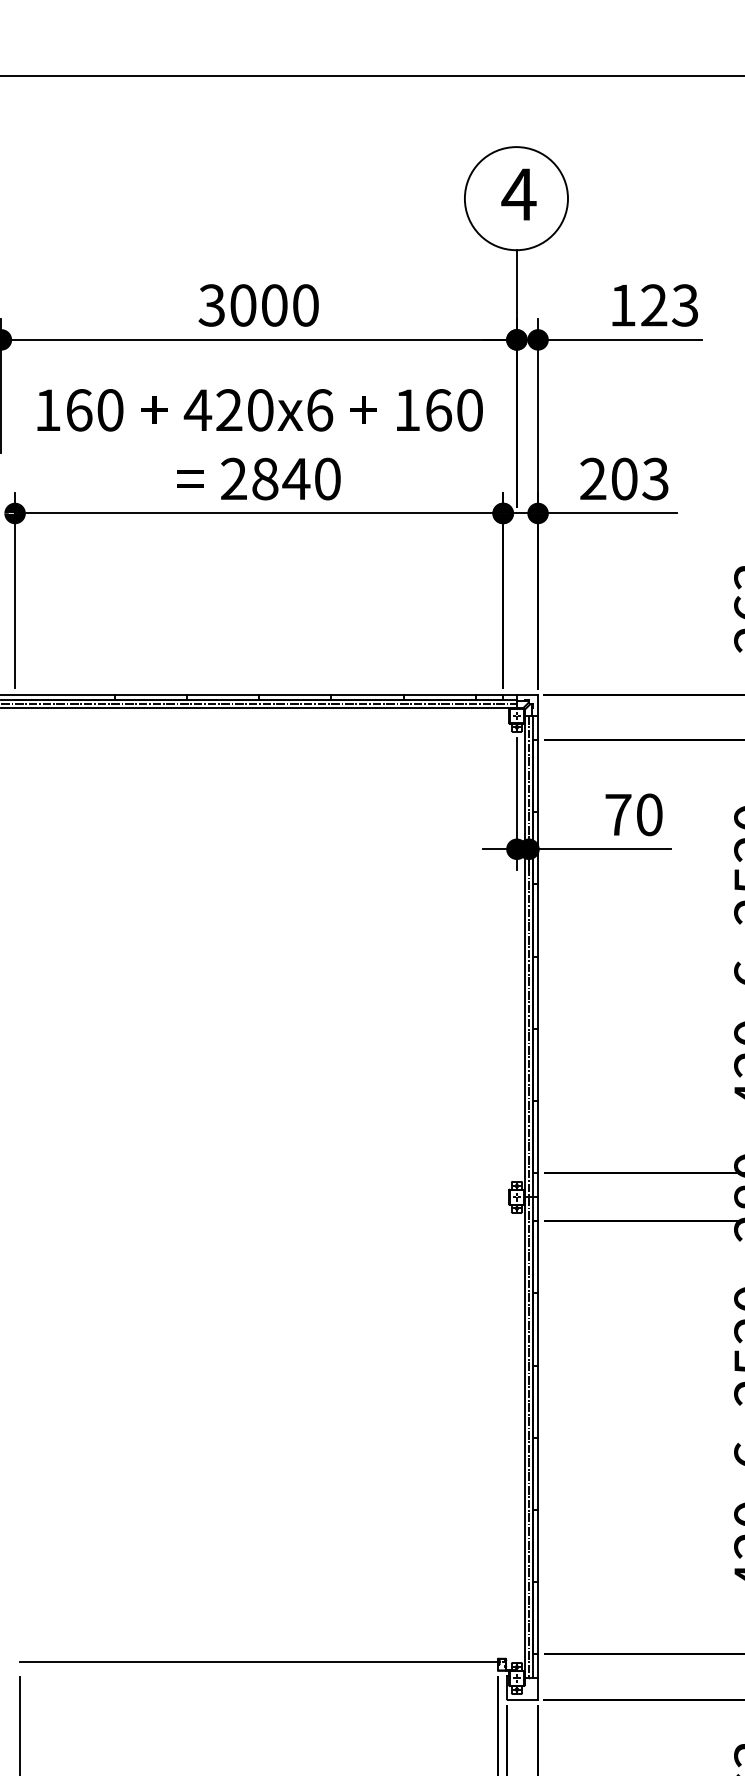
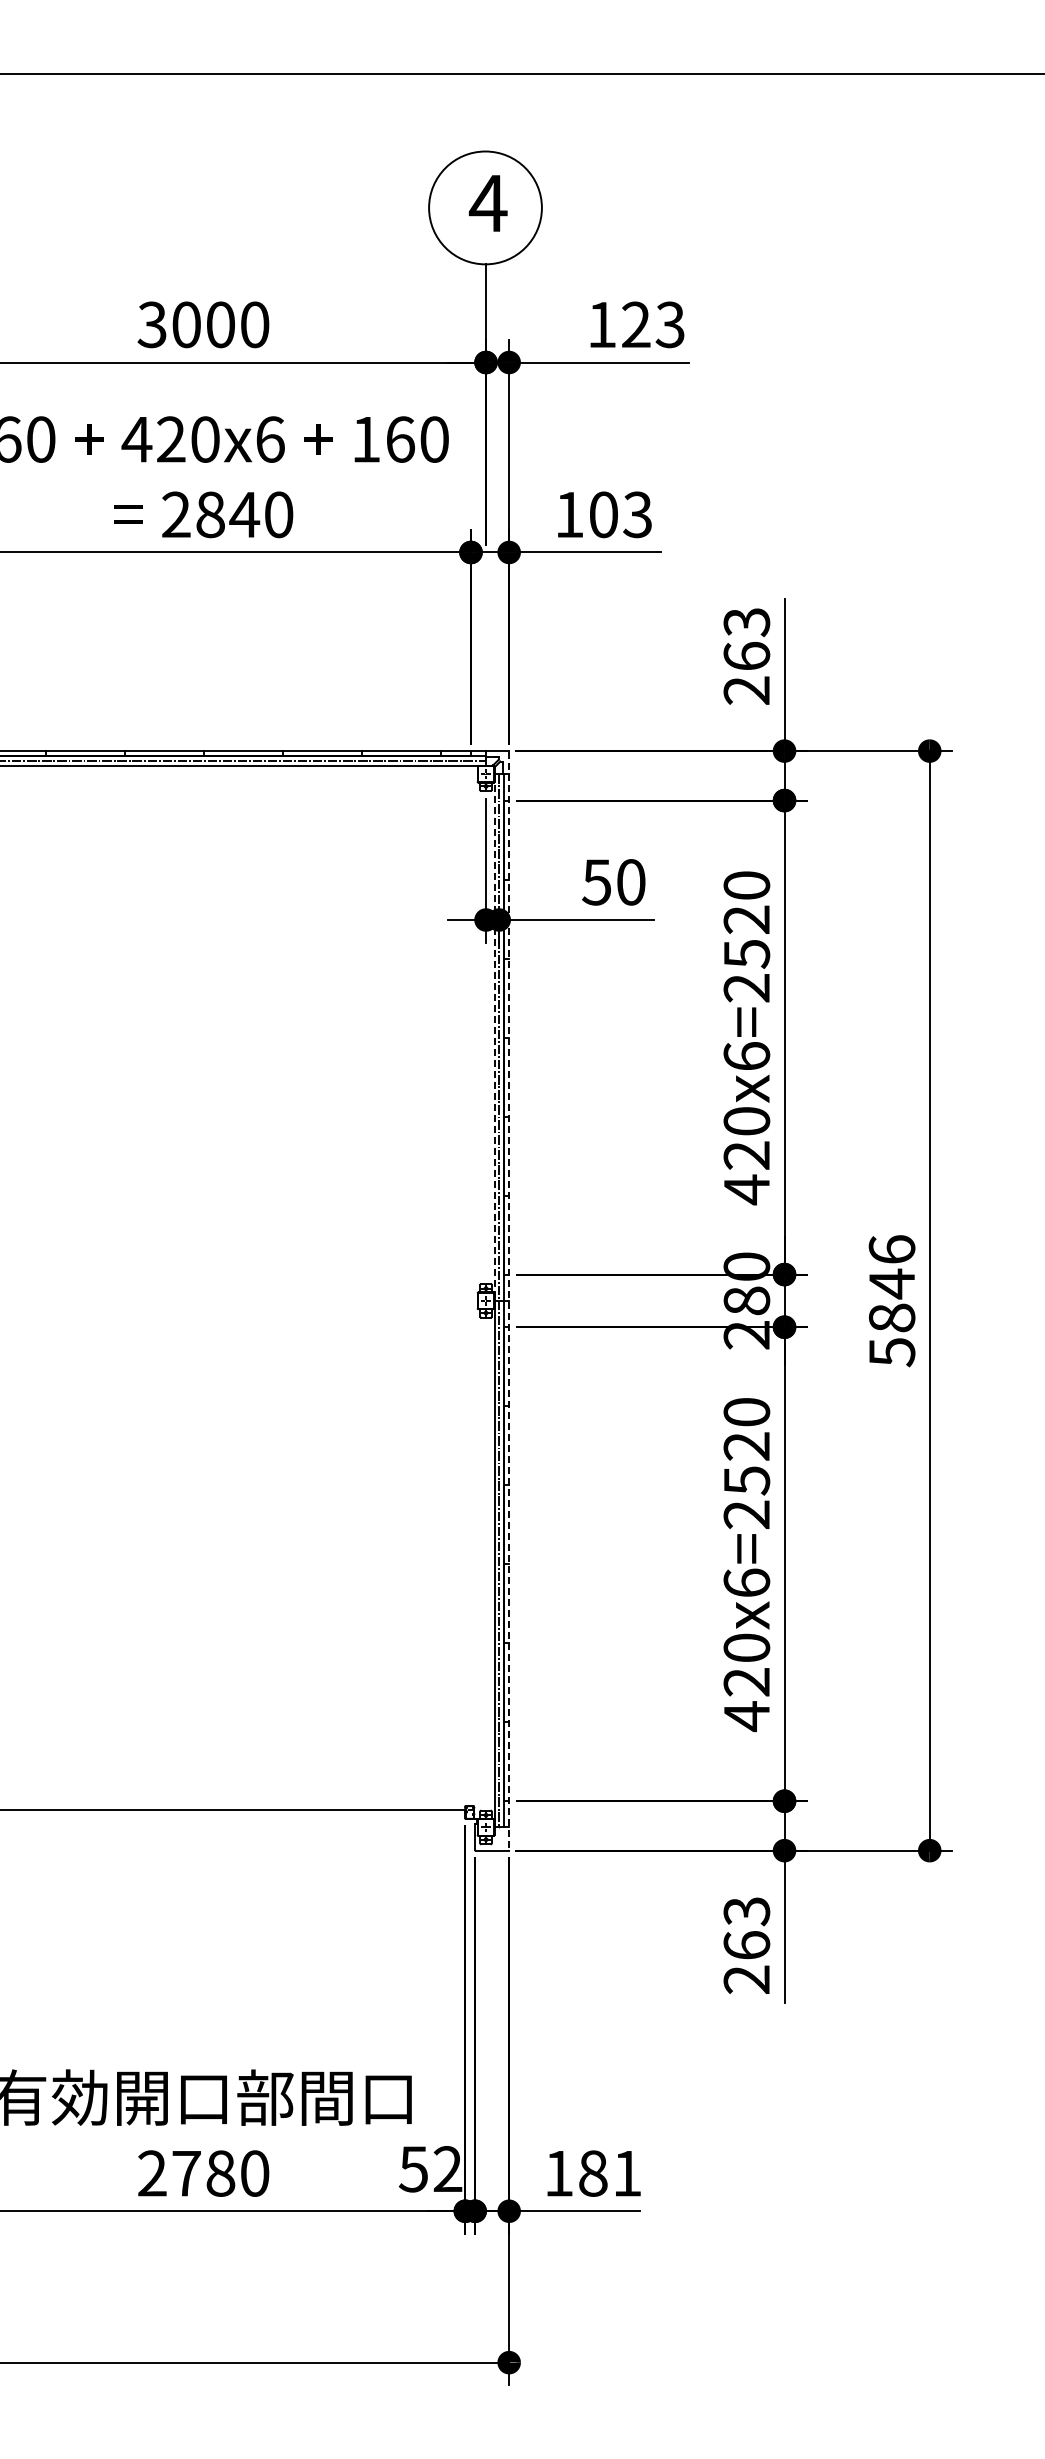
text: (593, 478) -> (569, 514), 203 -> 103
text: (617, 815) -> (596, 882), 70 -> 50
line: (524, 957) -> (494, 1038), solid -> dashed
line: (538, 1197) -> (509, 1301), solid -> dashed

